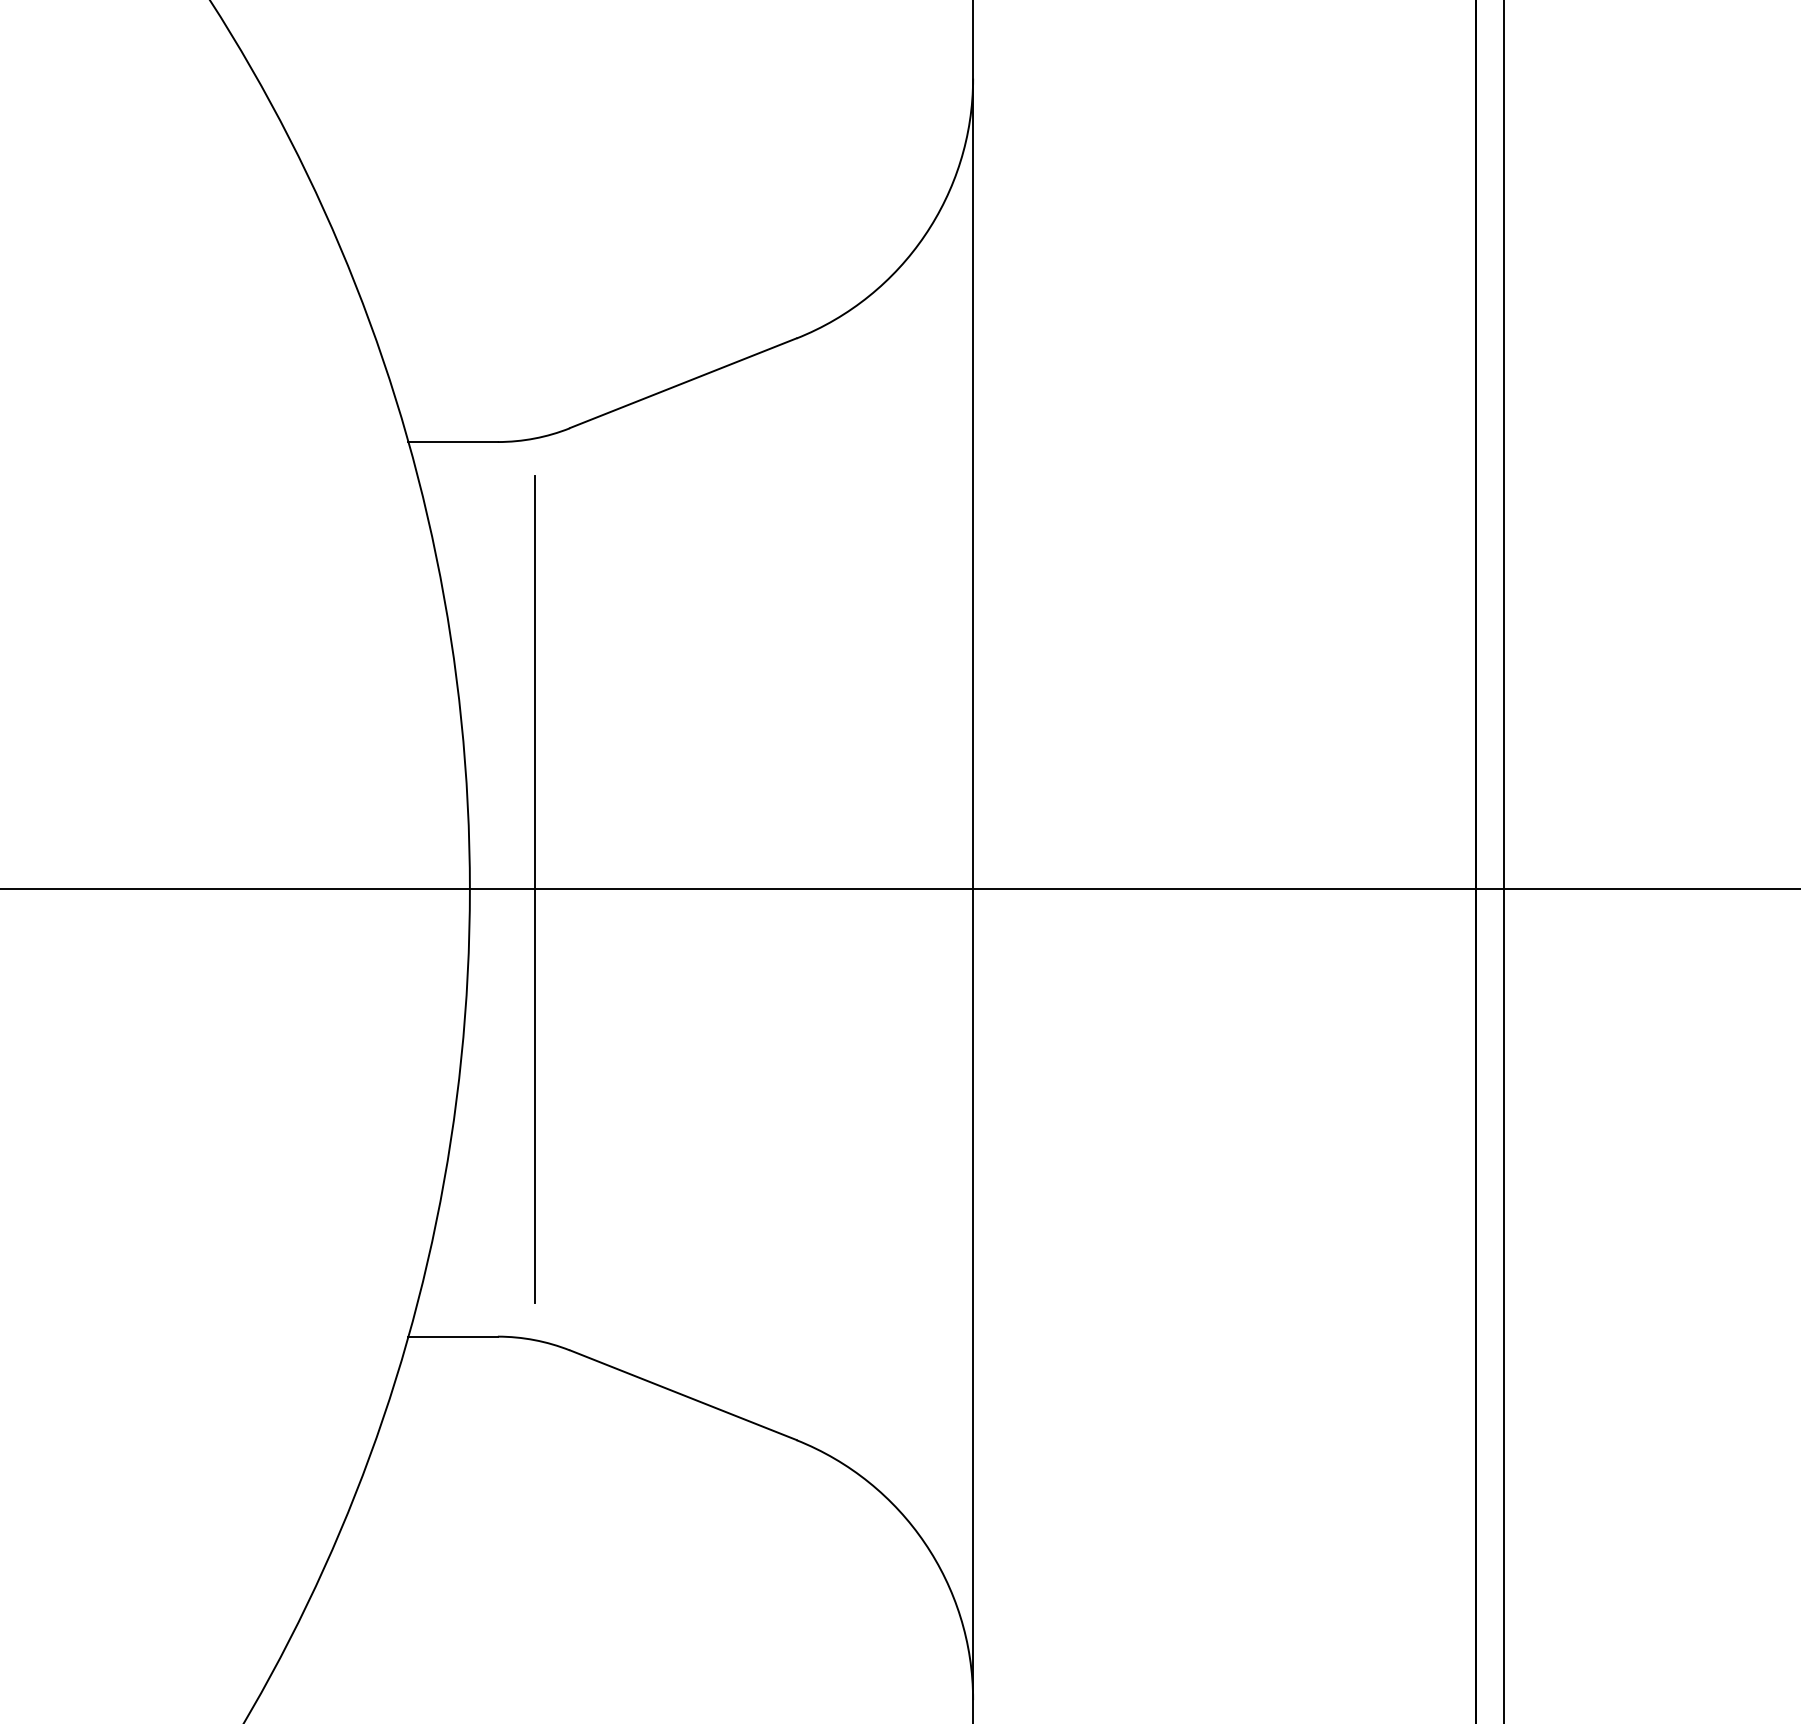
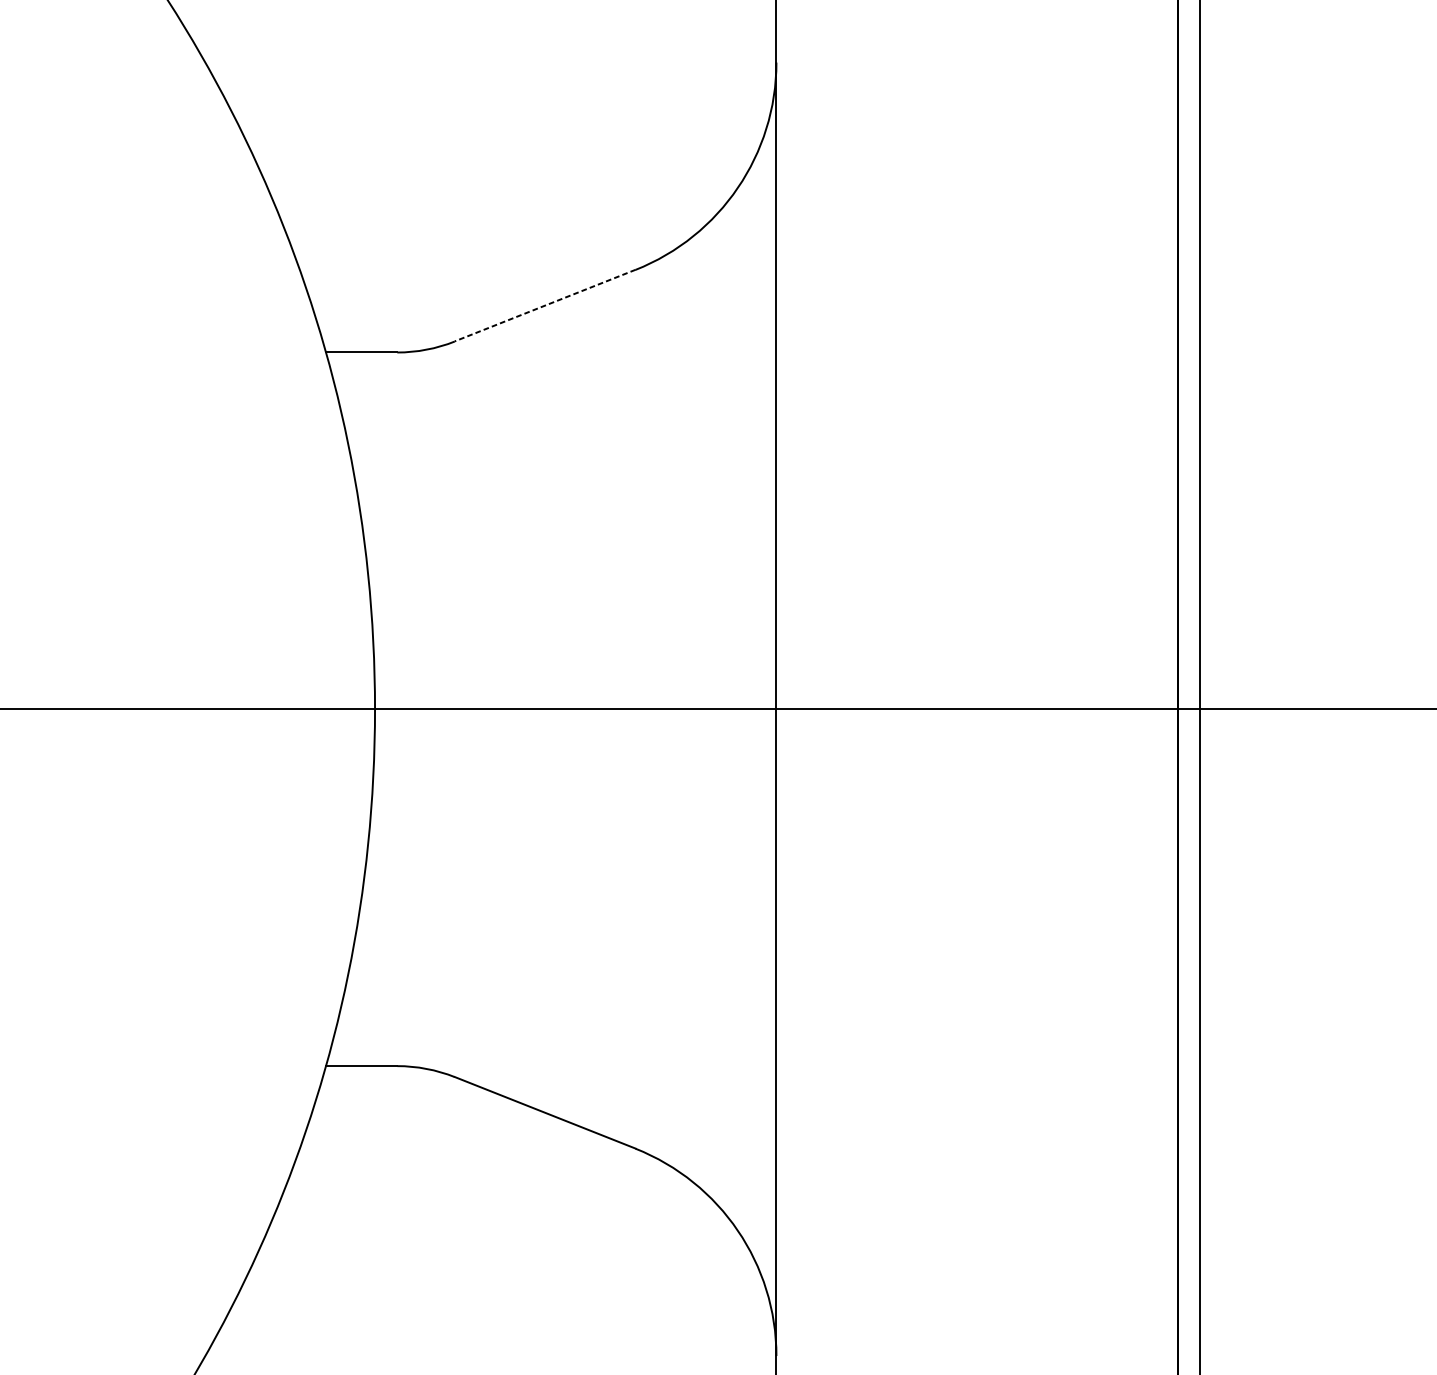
line: (683, 383) -> (545, 305), solid -> dashed
line: (535, 889) -> (427, 709), removed

